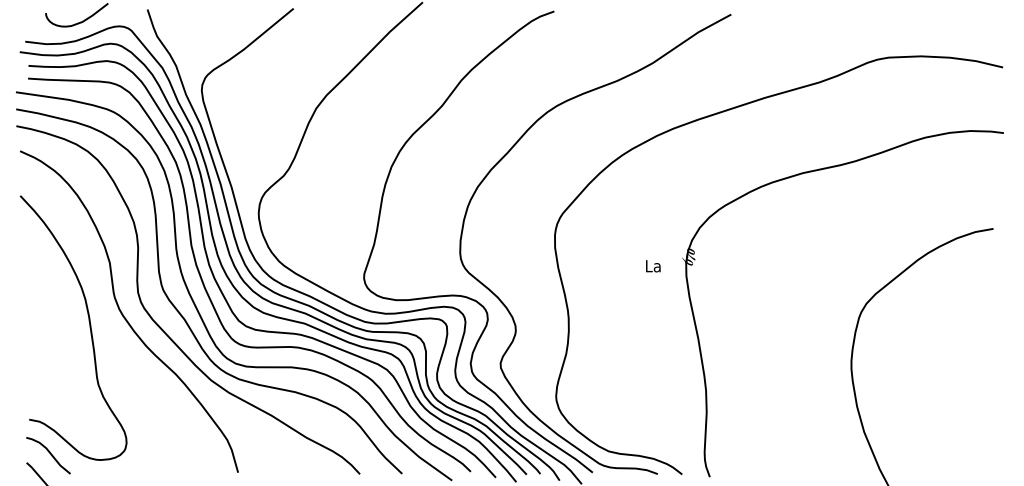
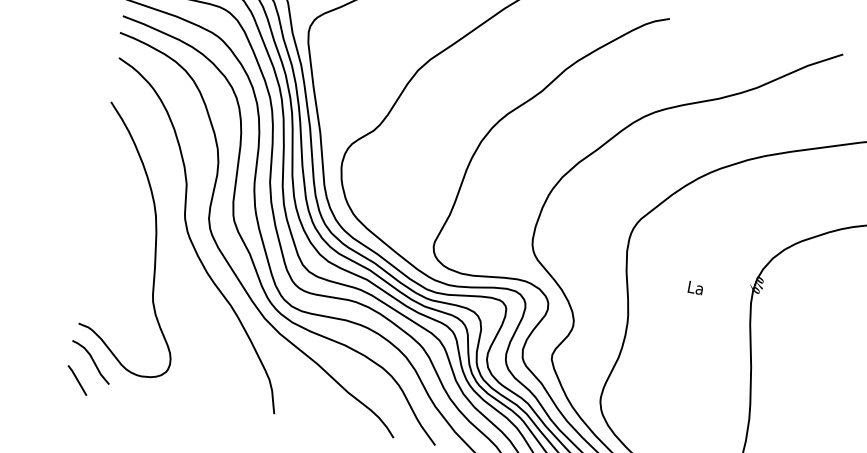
text: (653, 266) -> (695, 288), moved

